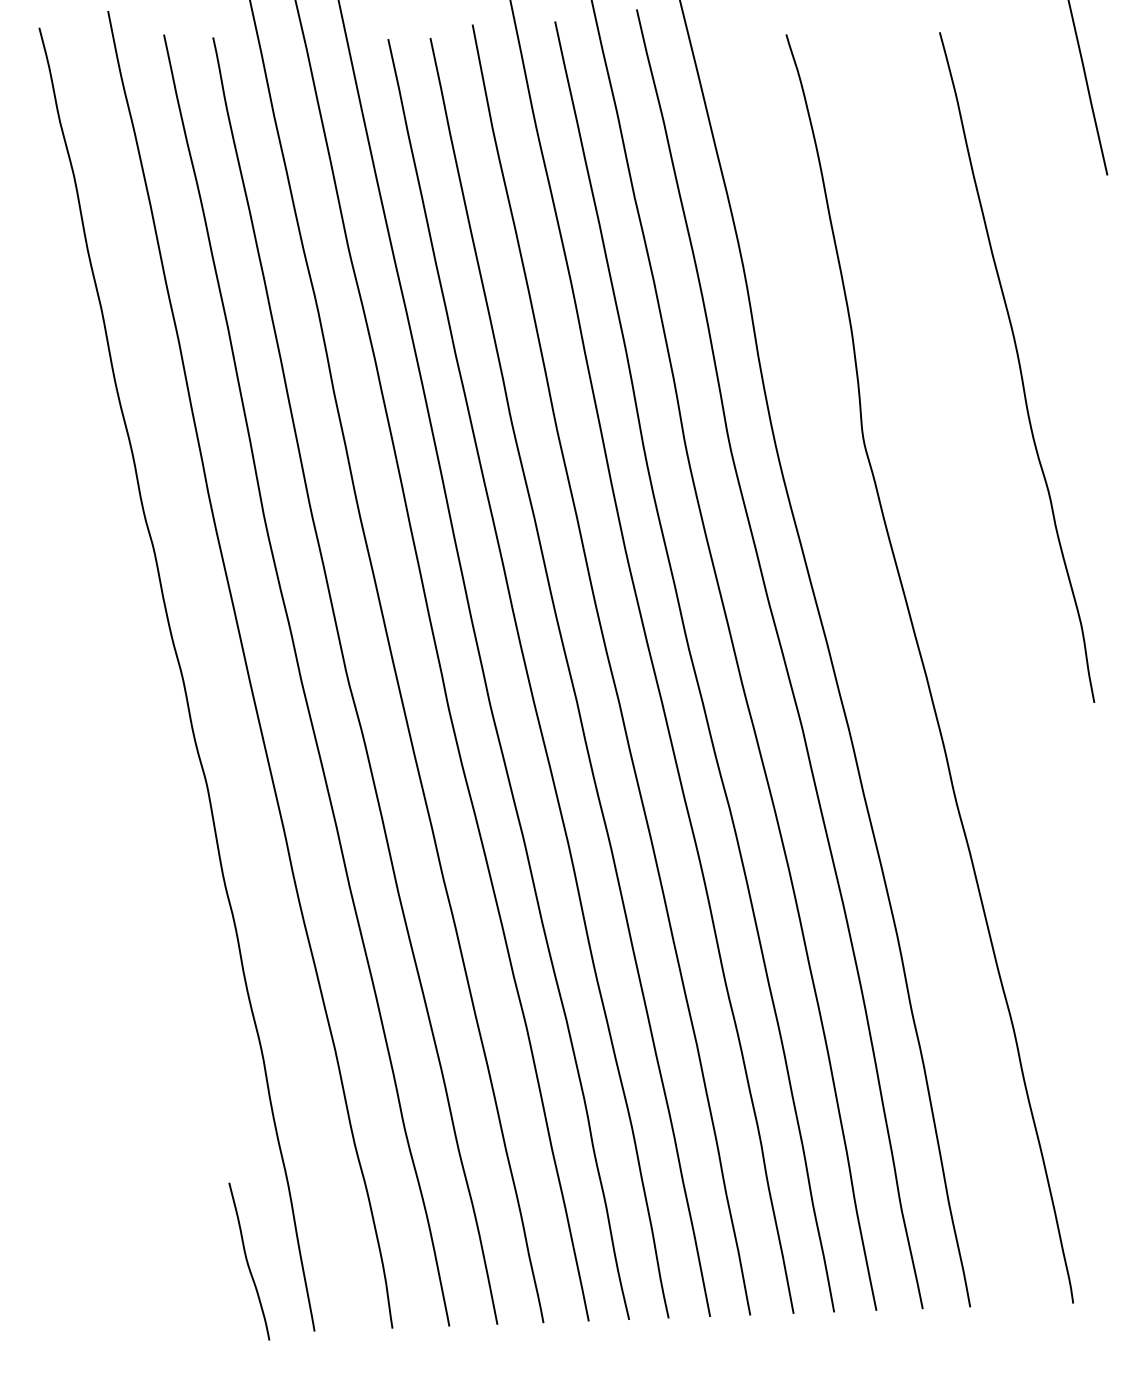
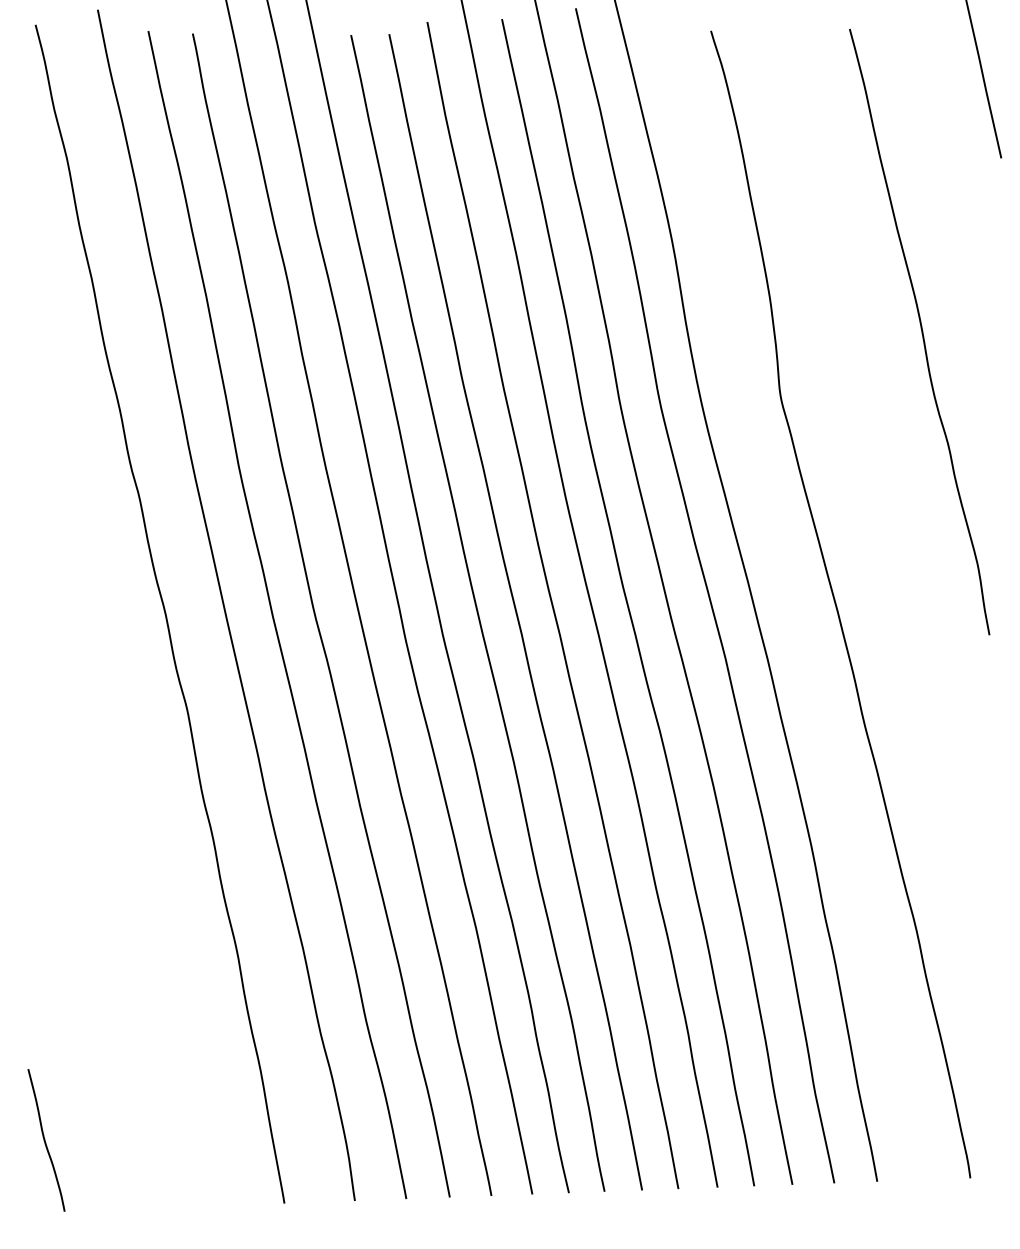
curve: (248, 1261) -> (45, 1140), moved

